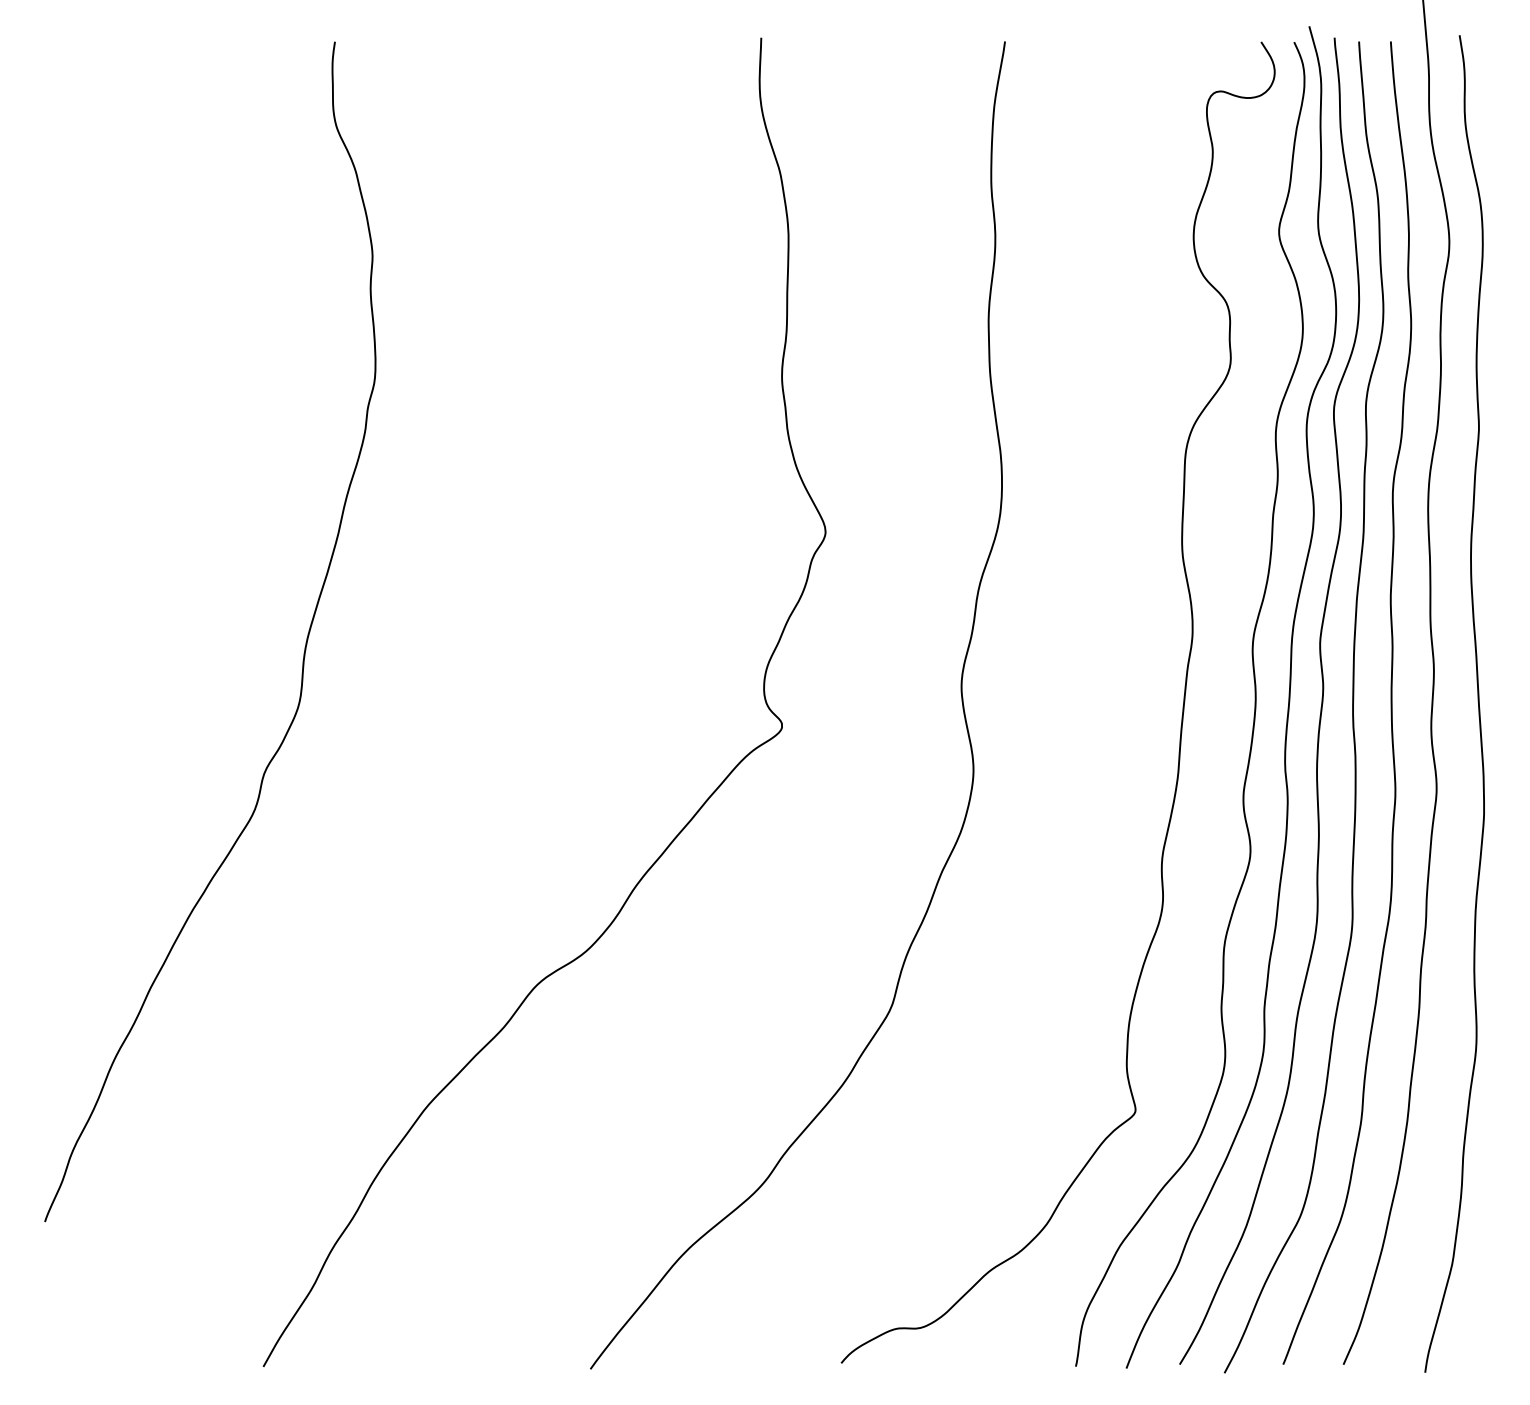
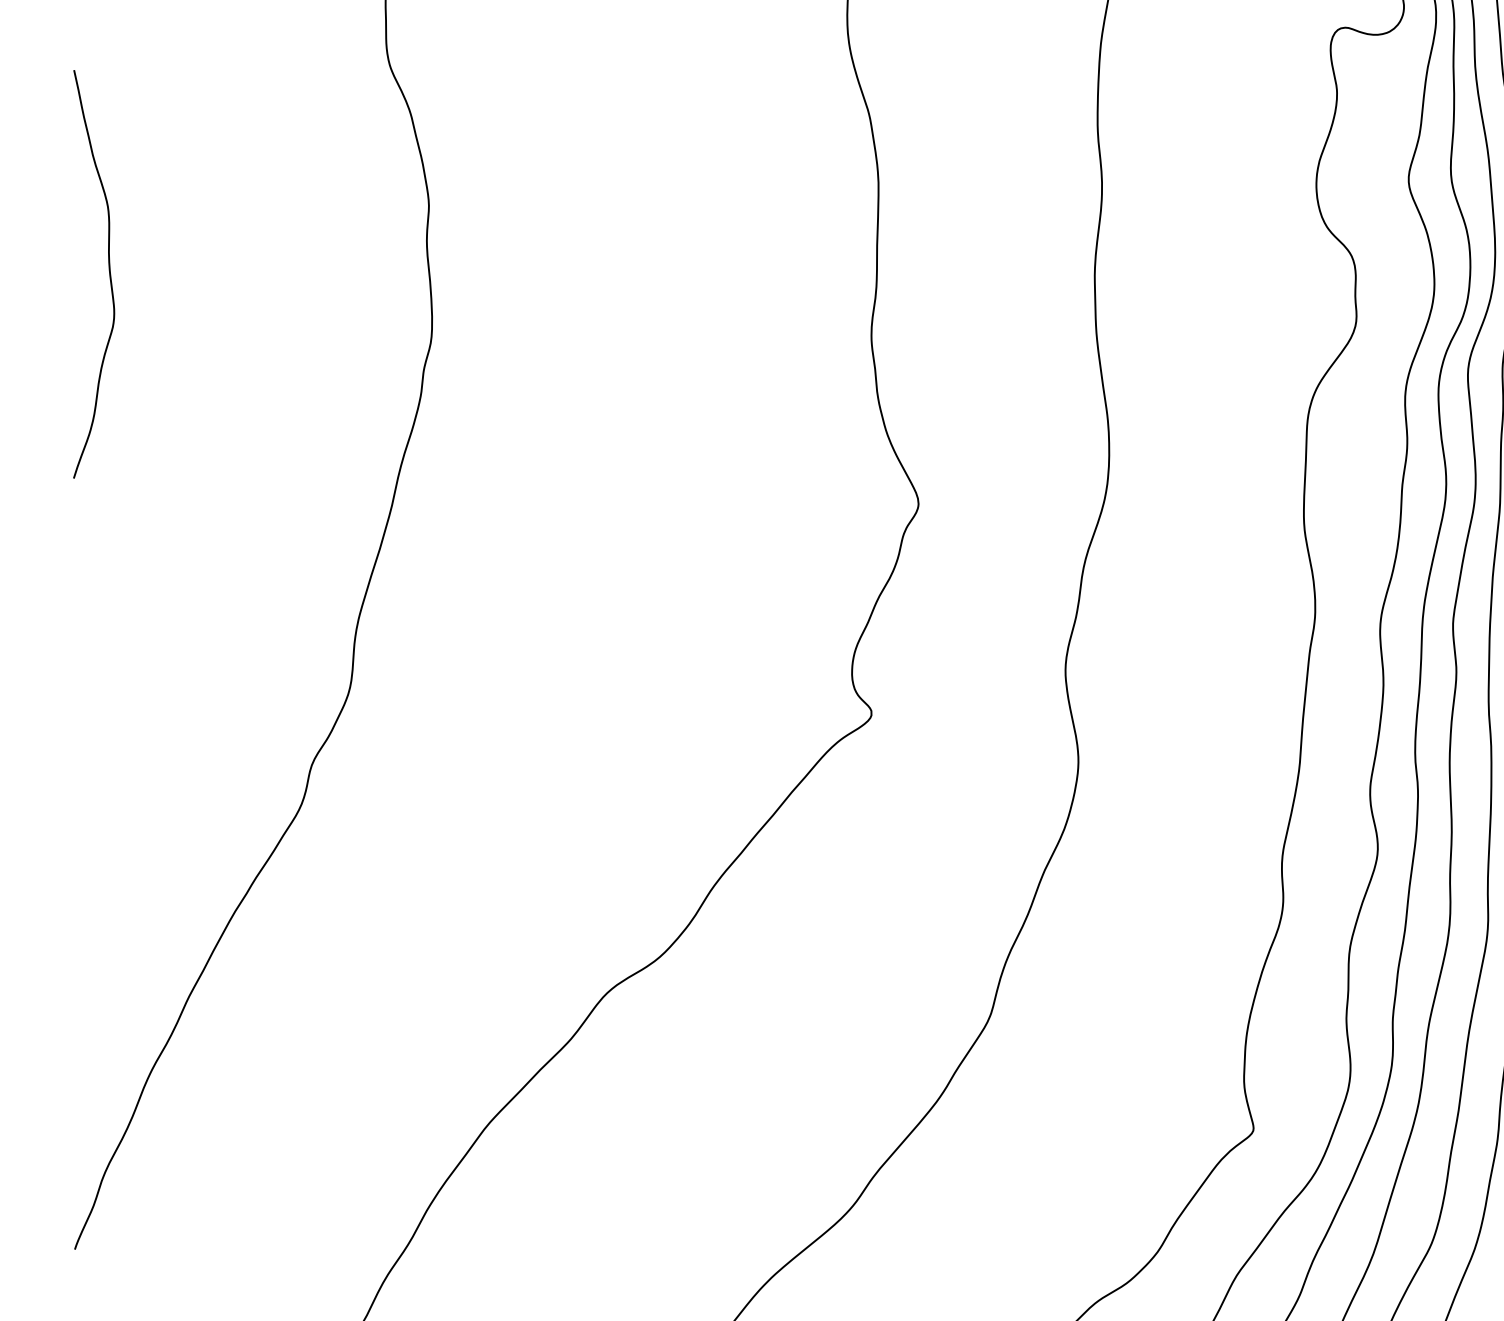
curve: (76, 319) -> (108, 274), added

